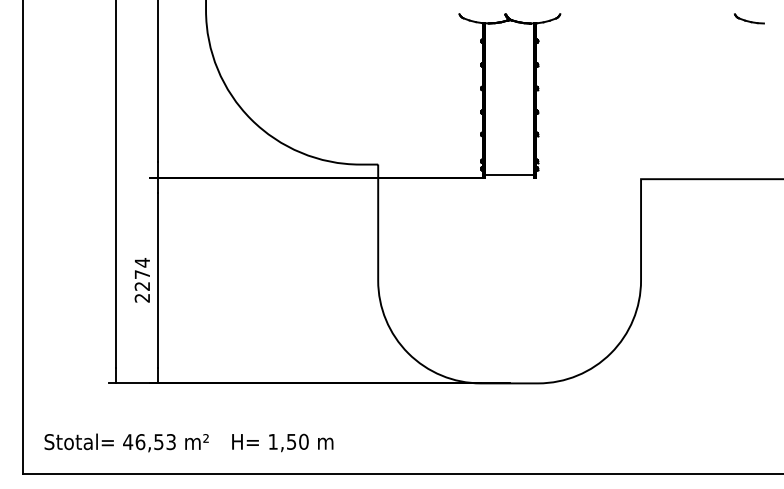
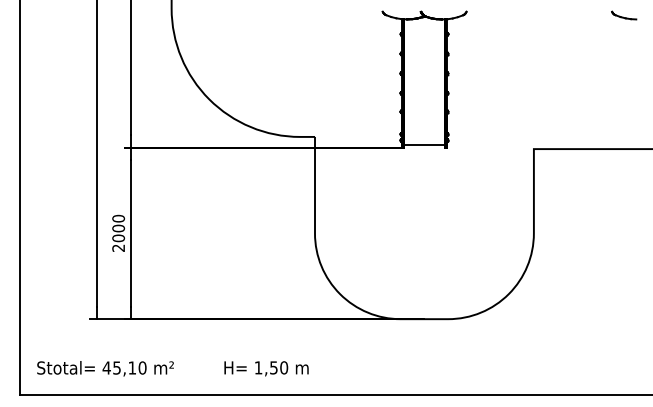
text: (142, 274) -> (118, 228), 2274 -> 2000
text: (155, 441) -> (129, 367), 46,53 -> 45,10
text: (282, 442) -> (266, 368), moved

